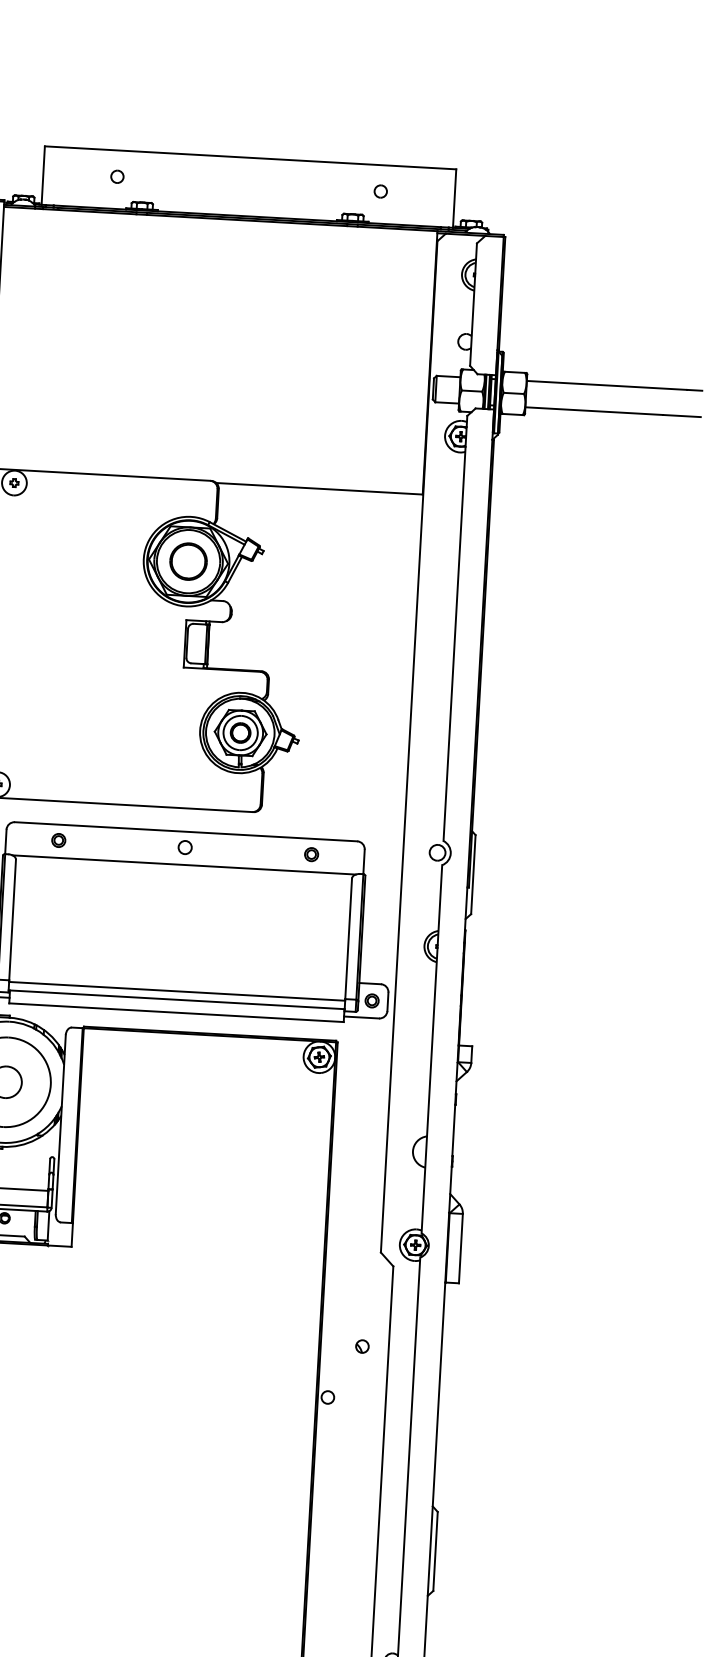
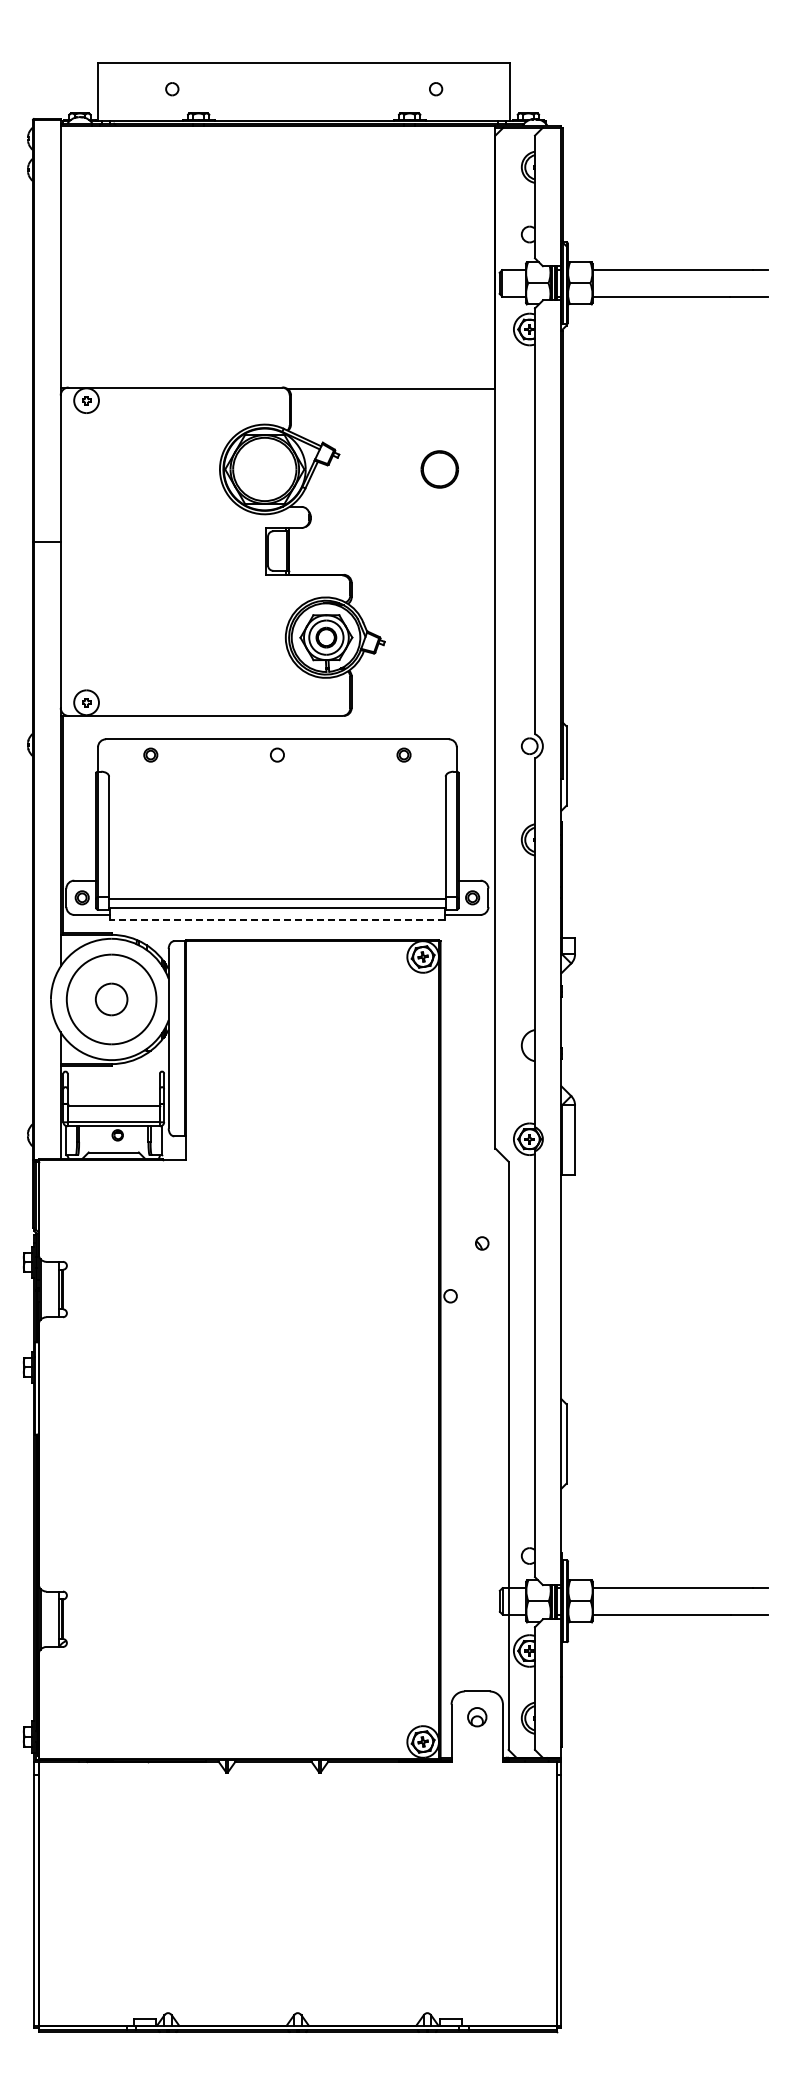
part: (188, 561) -> (439, 469), moved
line: (184, 864) -> (277, 772), removed
line: (176, 1012) -> (277, 920), solid -> dashed

